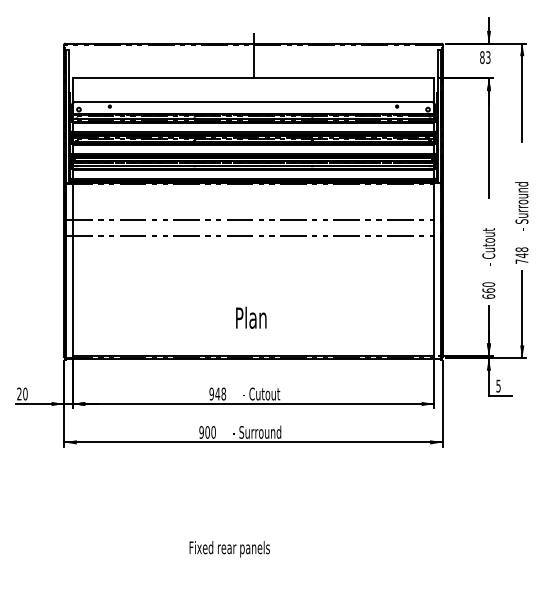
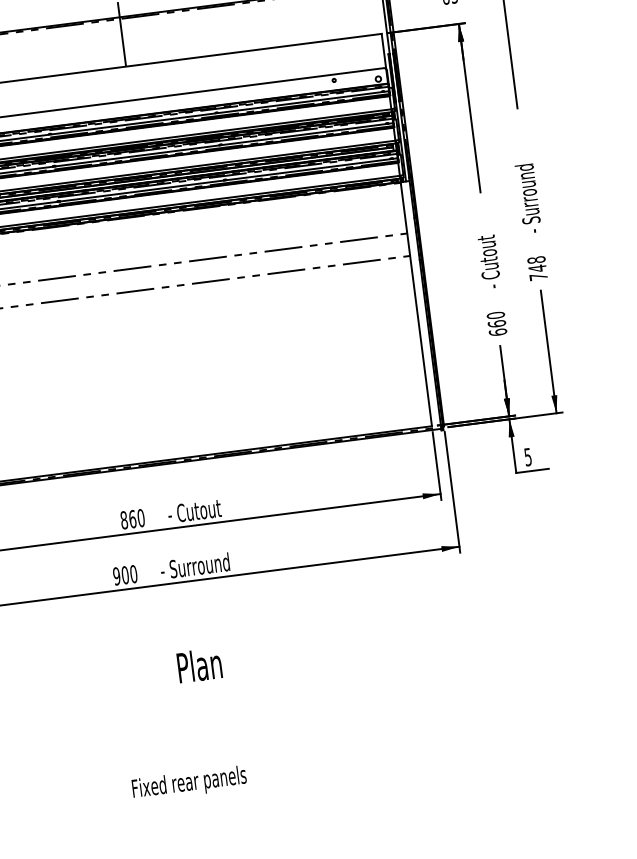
text: (251, 317) -> (199, 664), moved
text: (217, 393) -> (132, 518), 948 -> 860
text: (229, 549) -> (189, 784), moved

